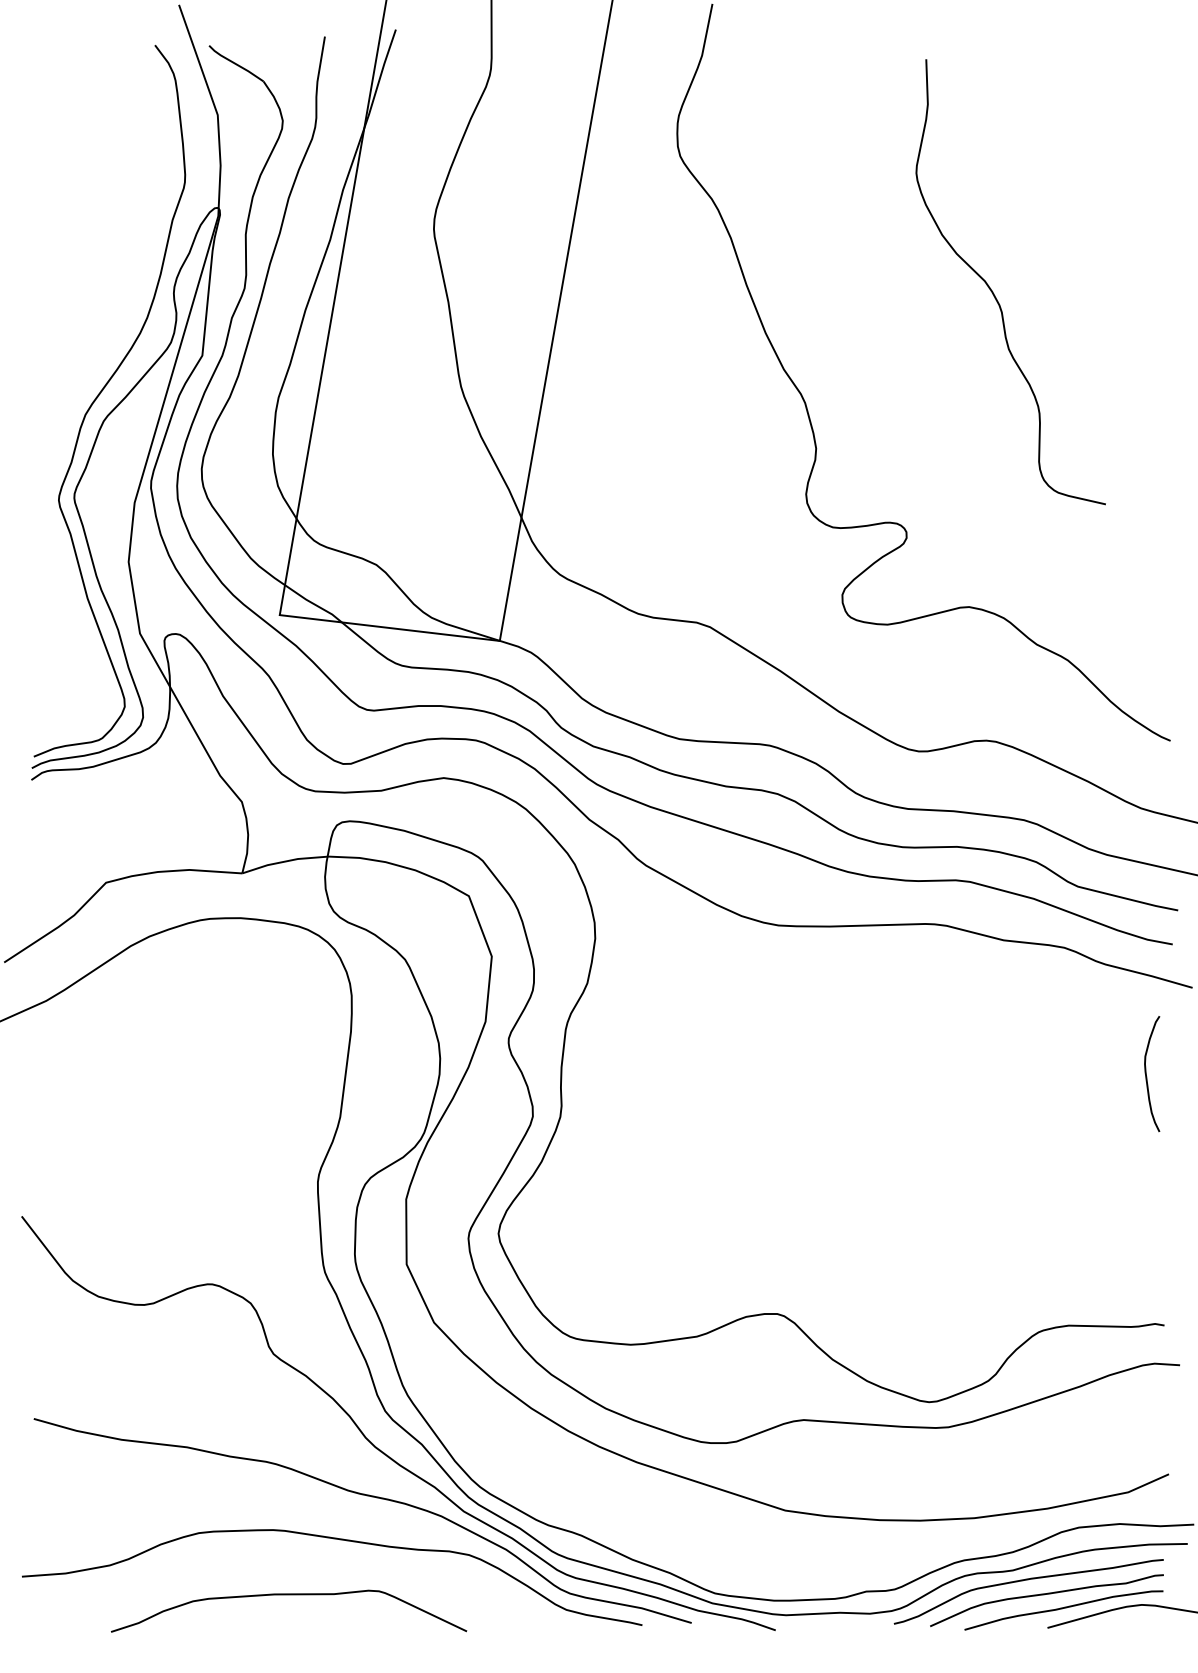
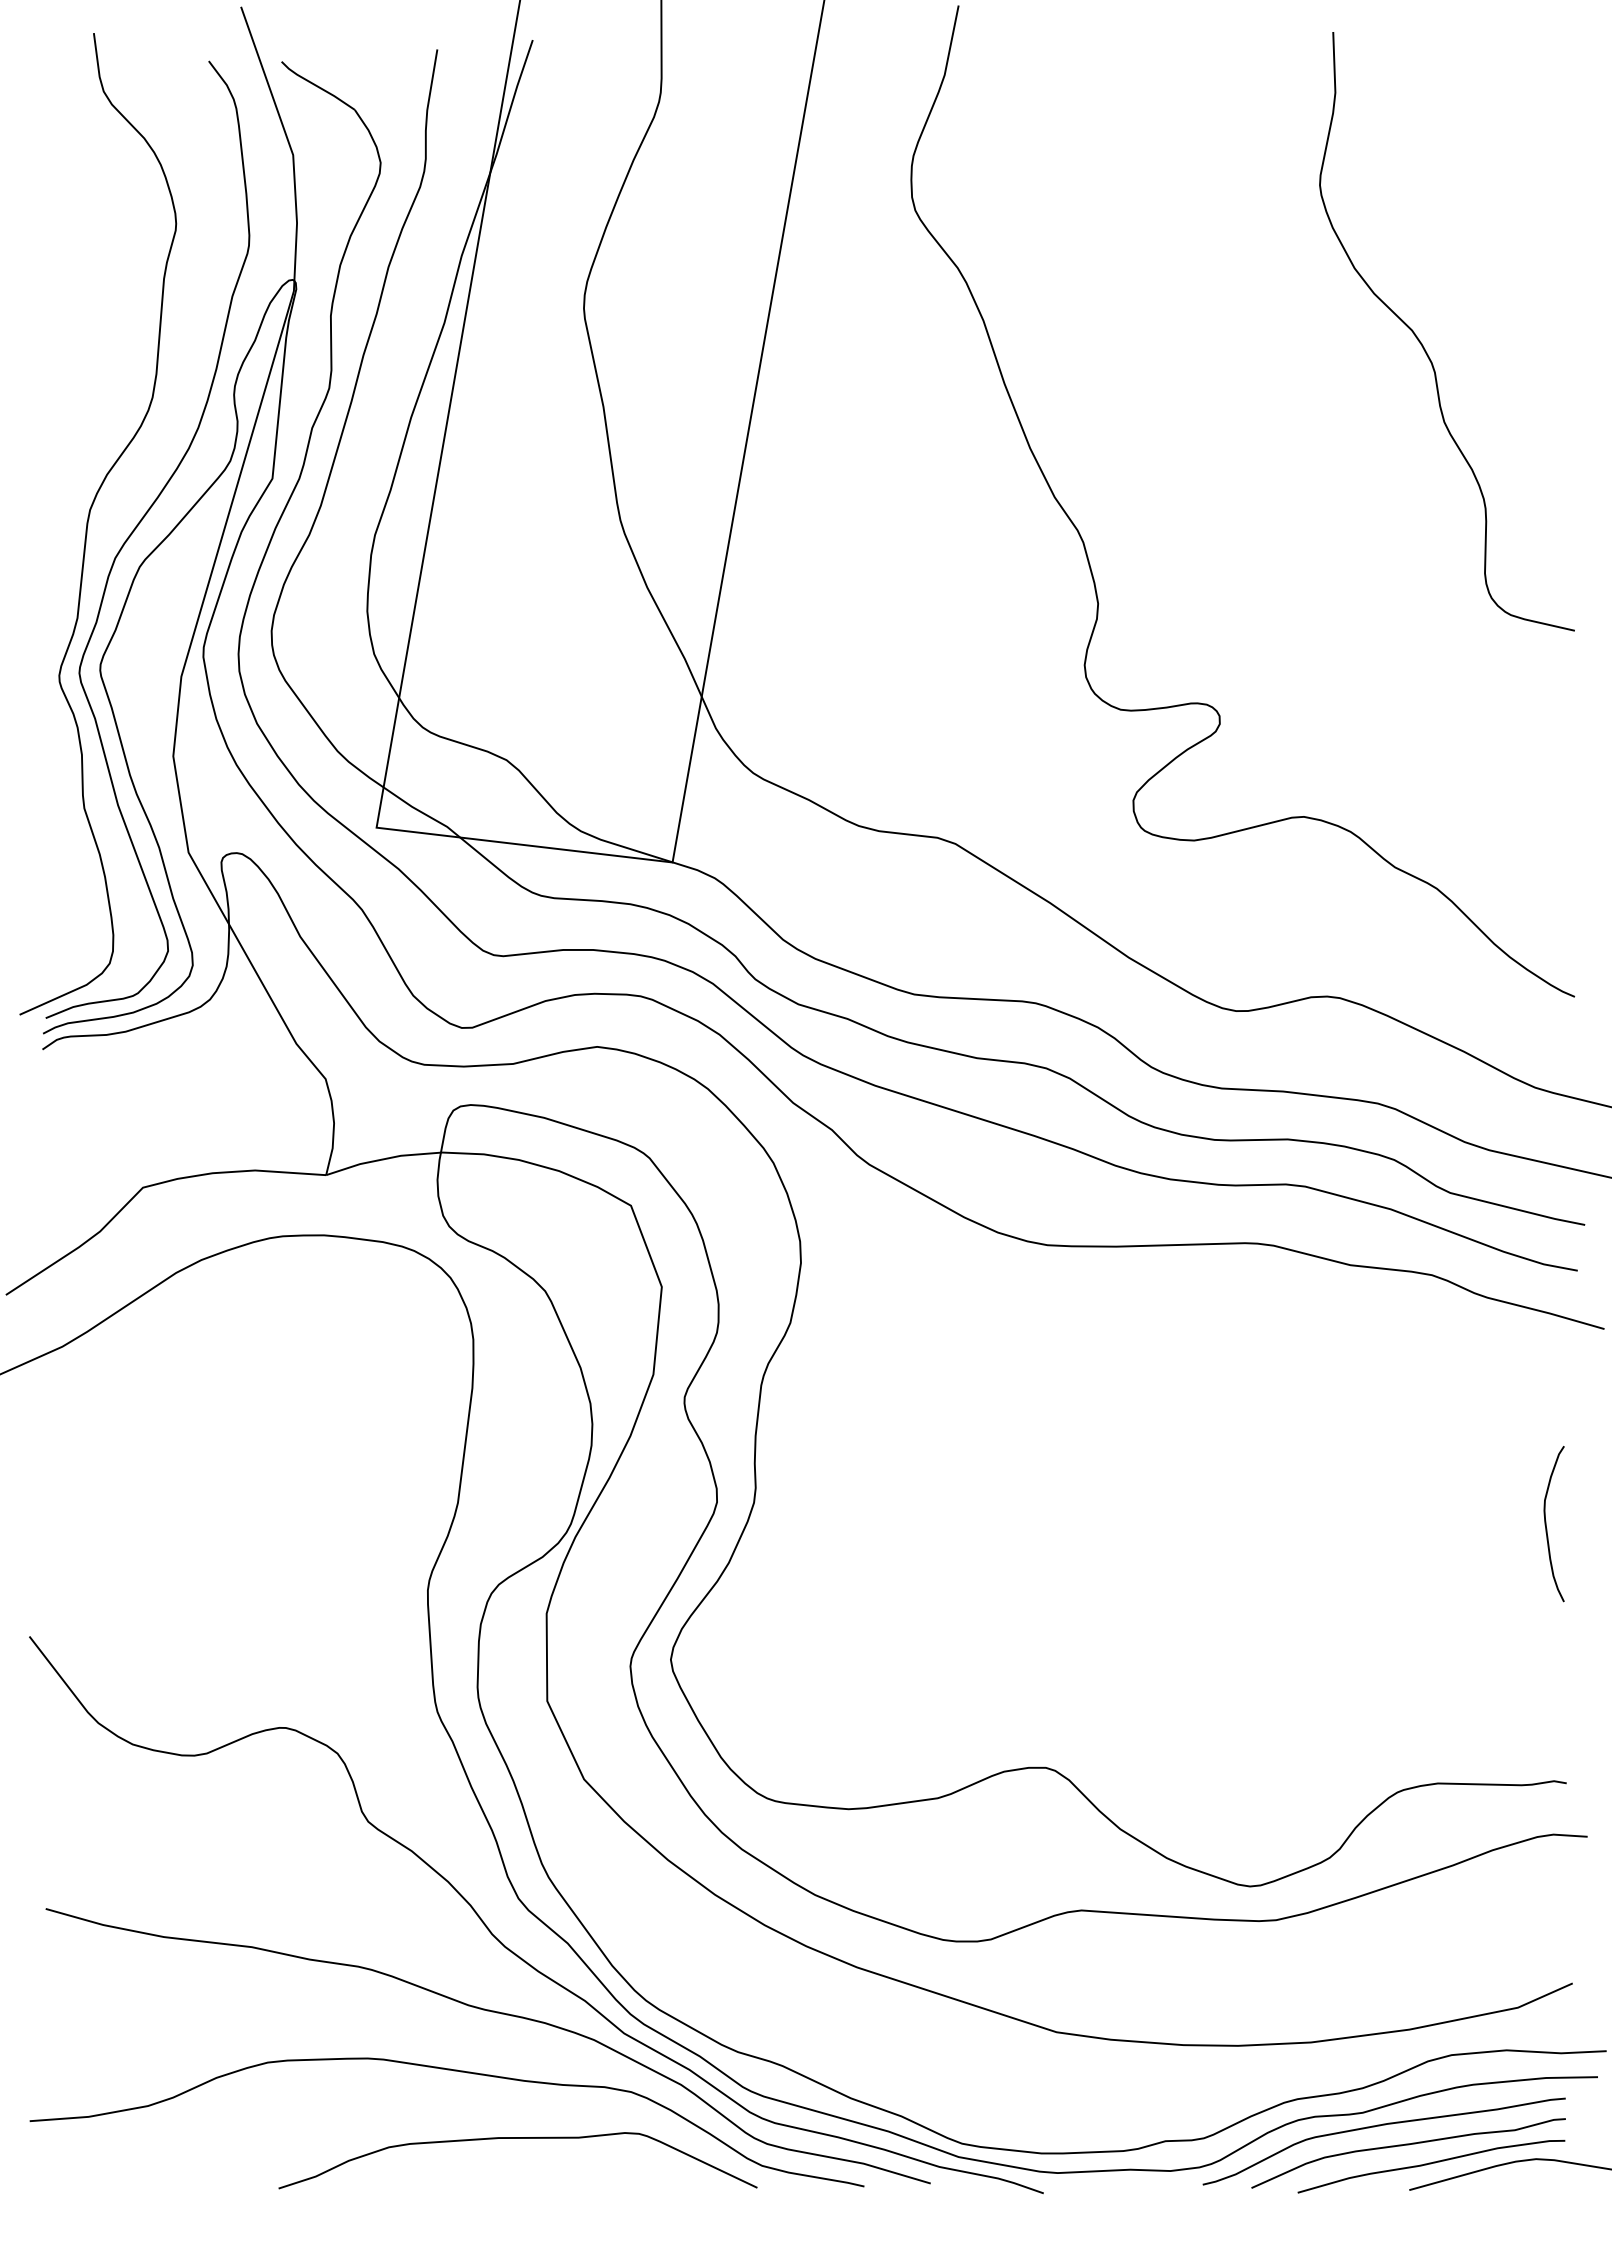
curve: (992, 290) -> (1422, 343), moved
curve: (65, 389) -> (88, 524), added
curve: (1146, 1074) -> (1546, 1524), moved
curve: (288, 1594) -> (517, 2138), moved

